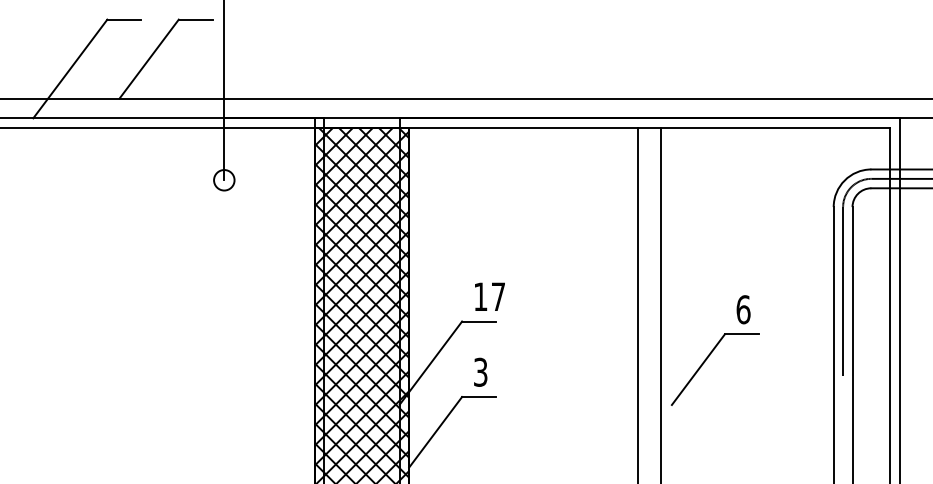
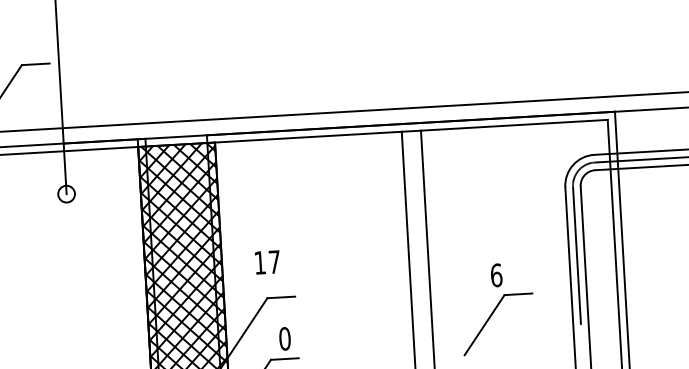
text: (489, 296) -> (267, 262), moved
part: (704, 363) -> (489, 319), moved
text: (480, 371) -> (284, 338), 3 -> 0

